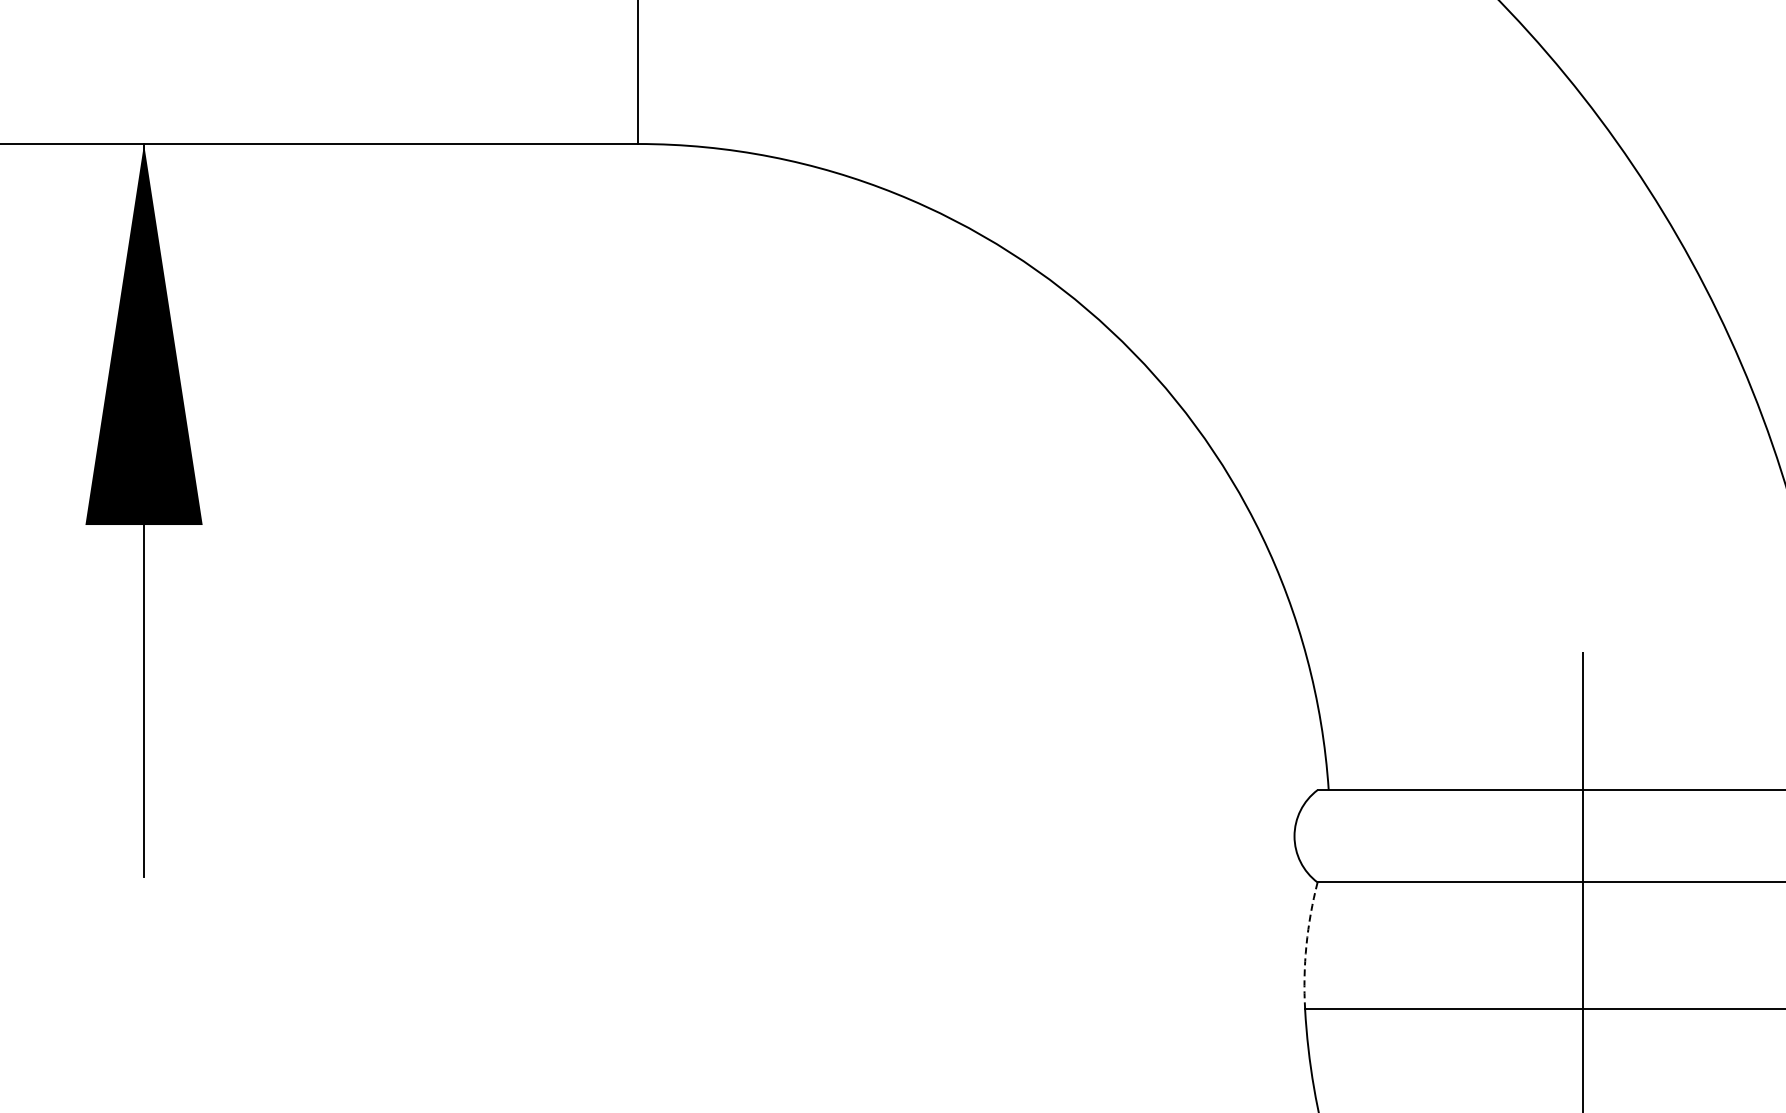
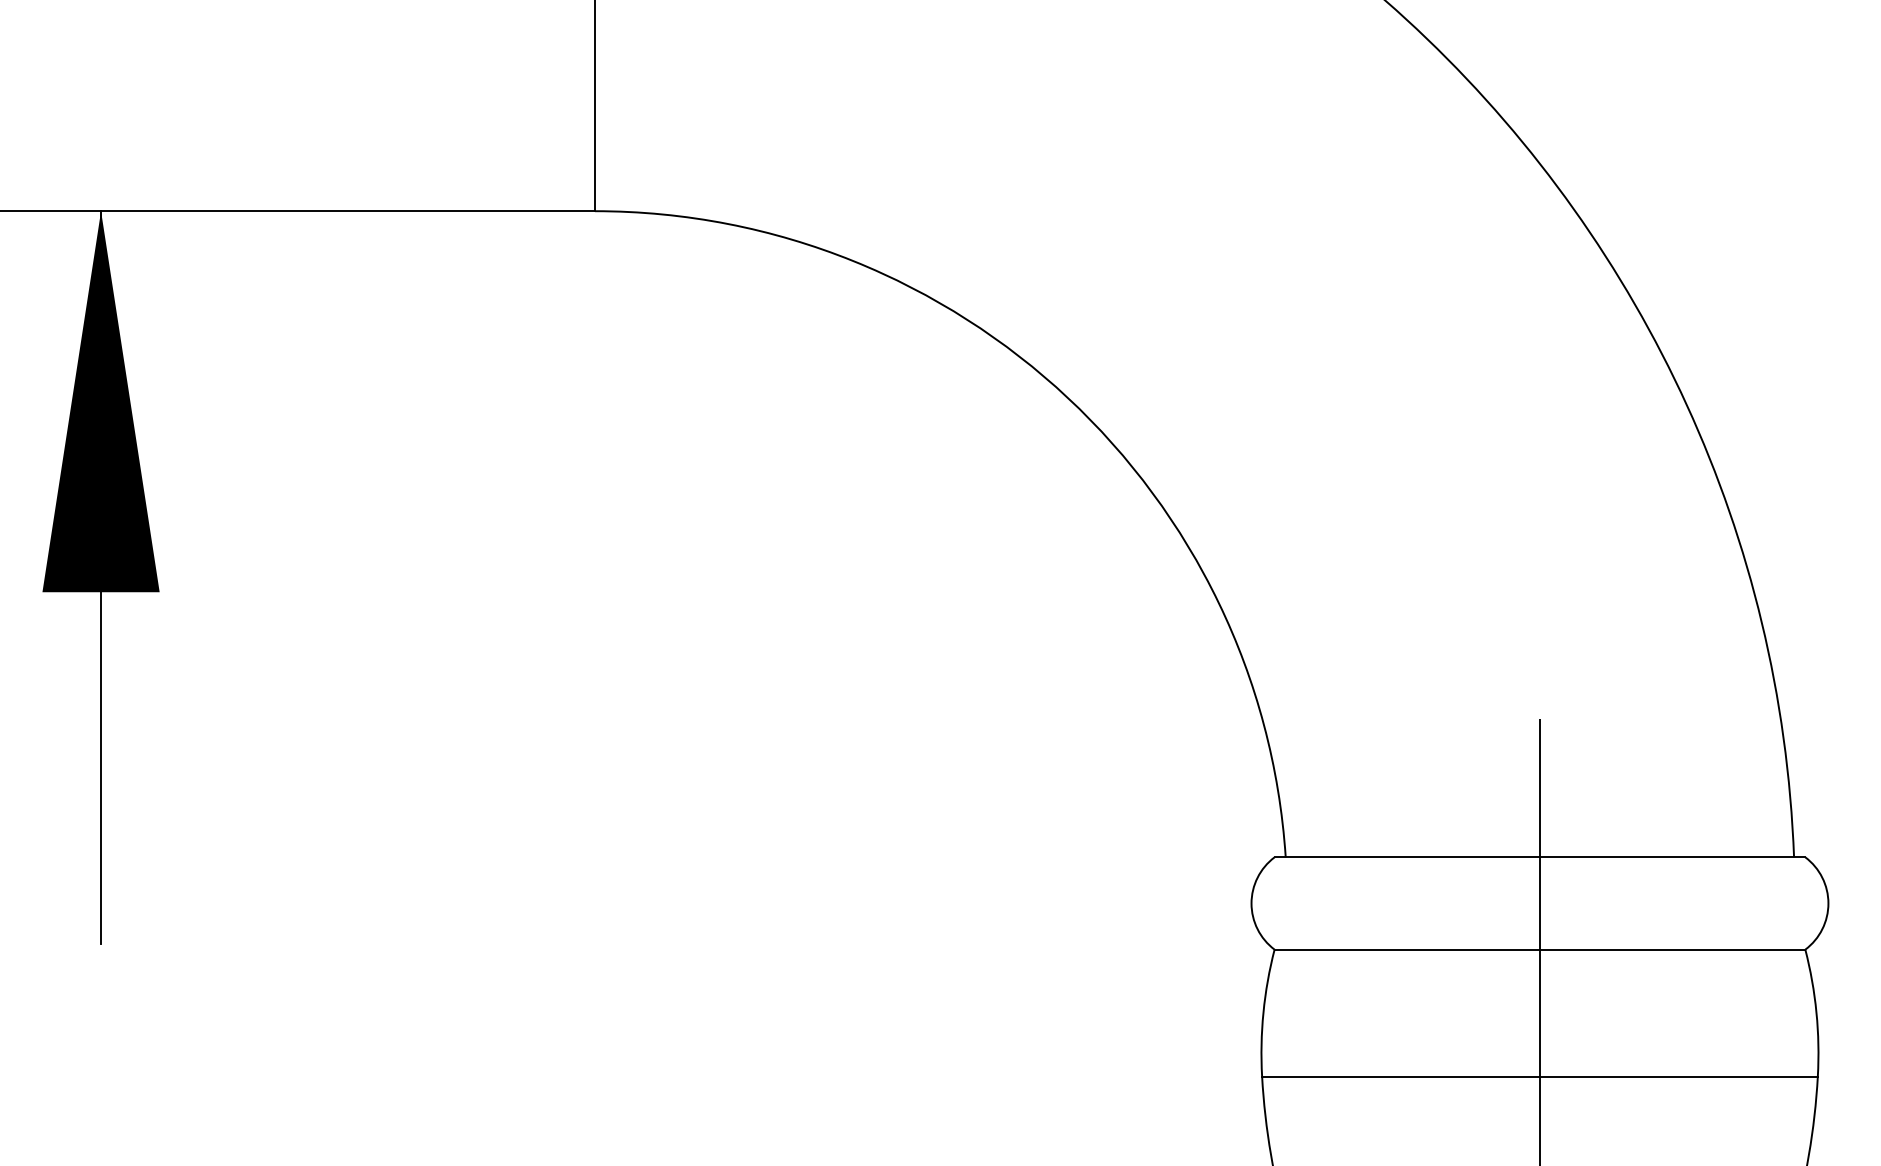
arc: (1306, 945) -> (1263, 1012), dashed -> solid

